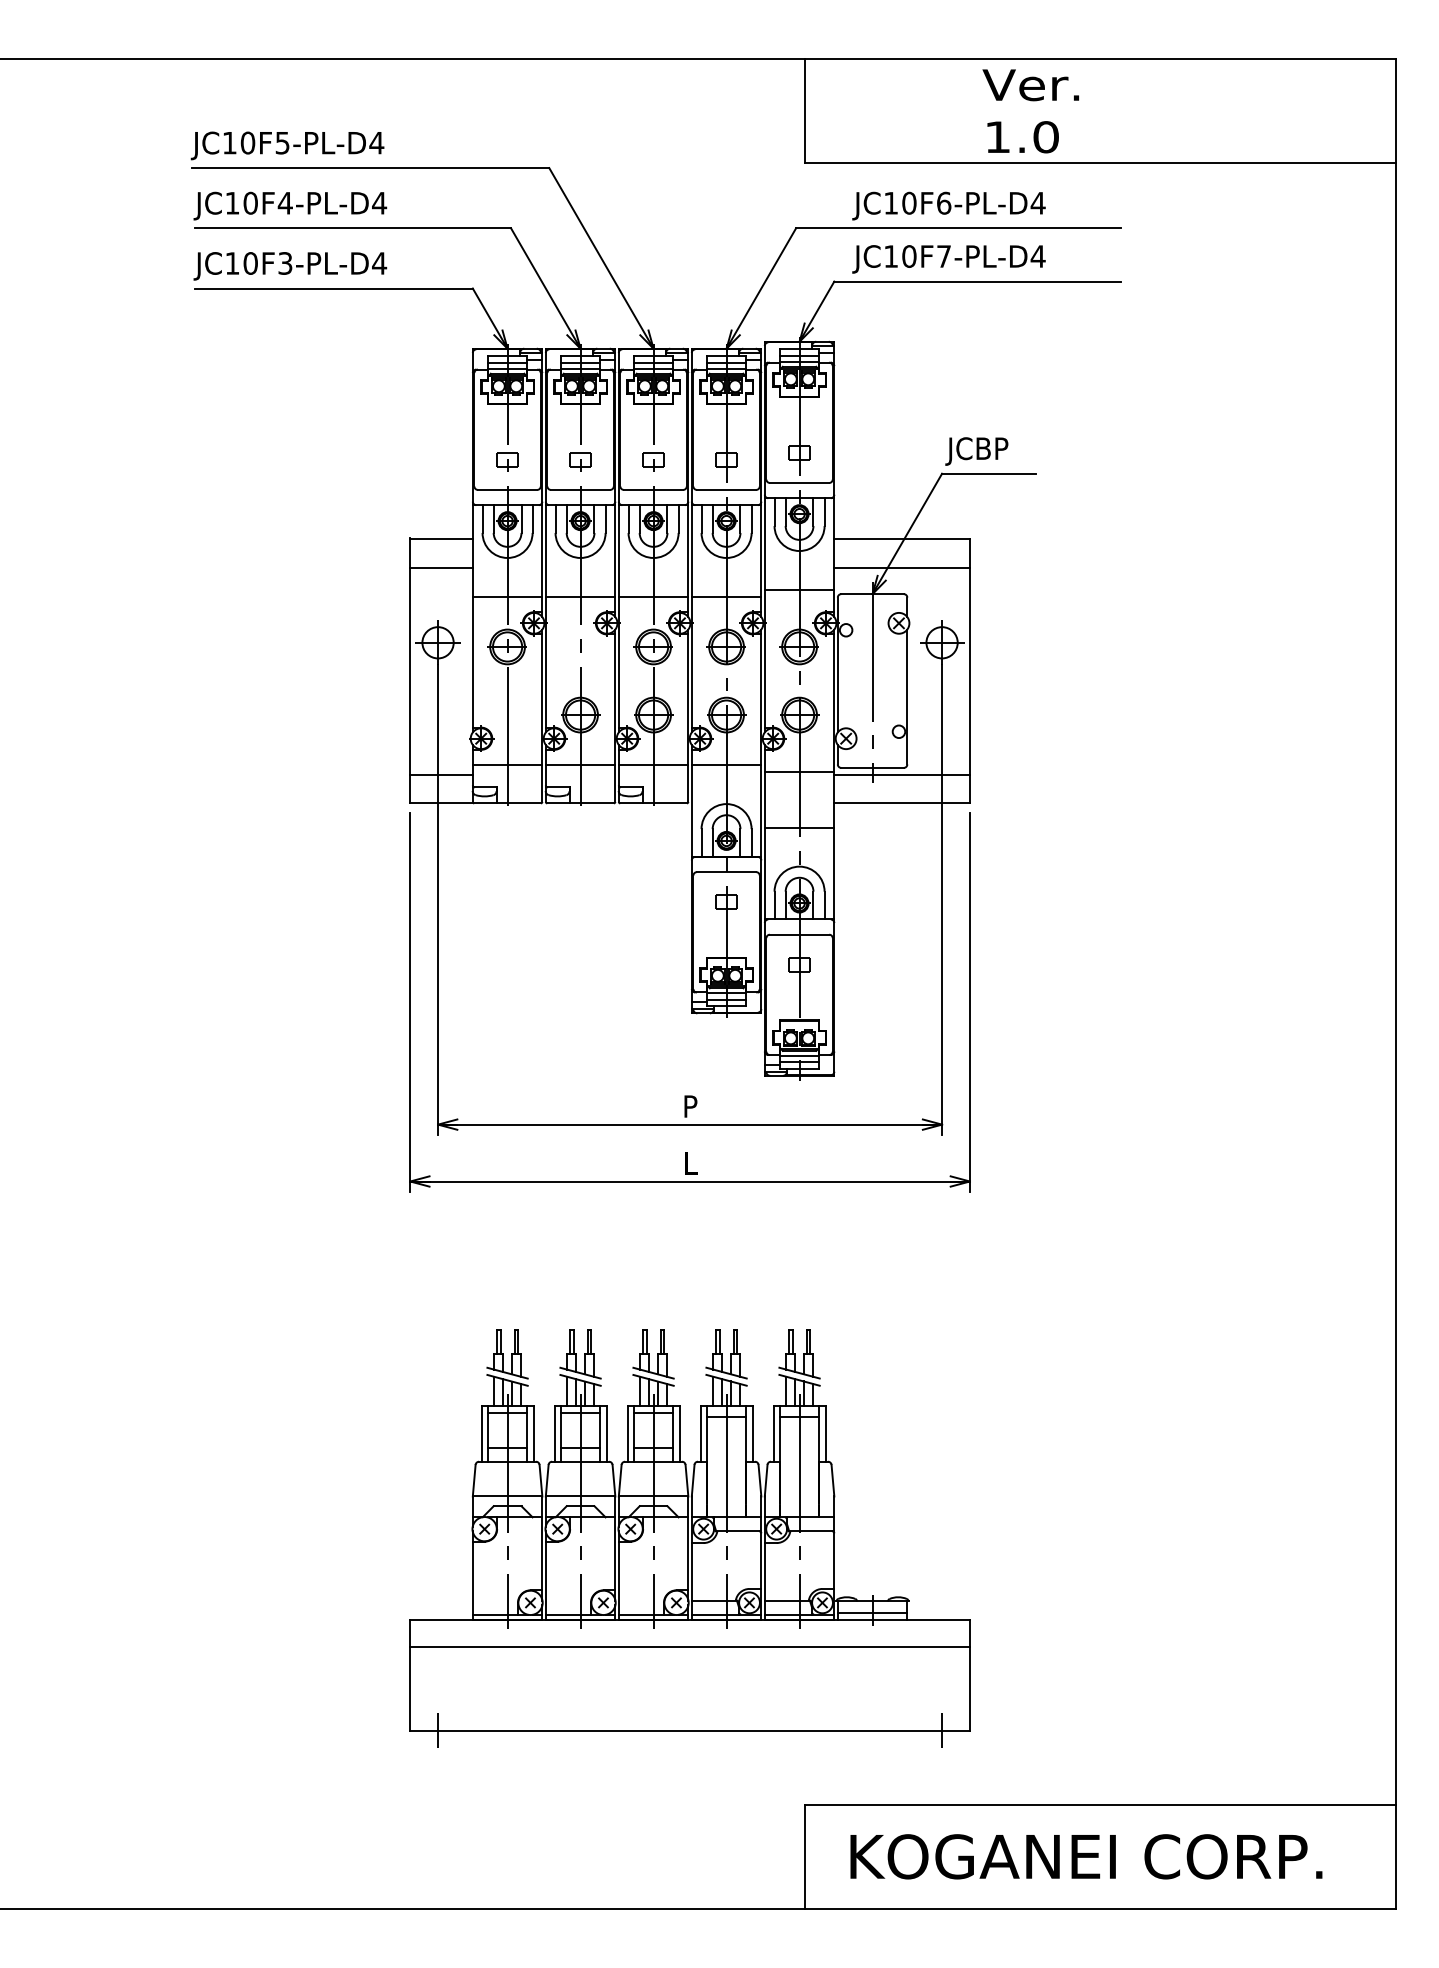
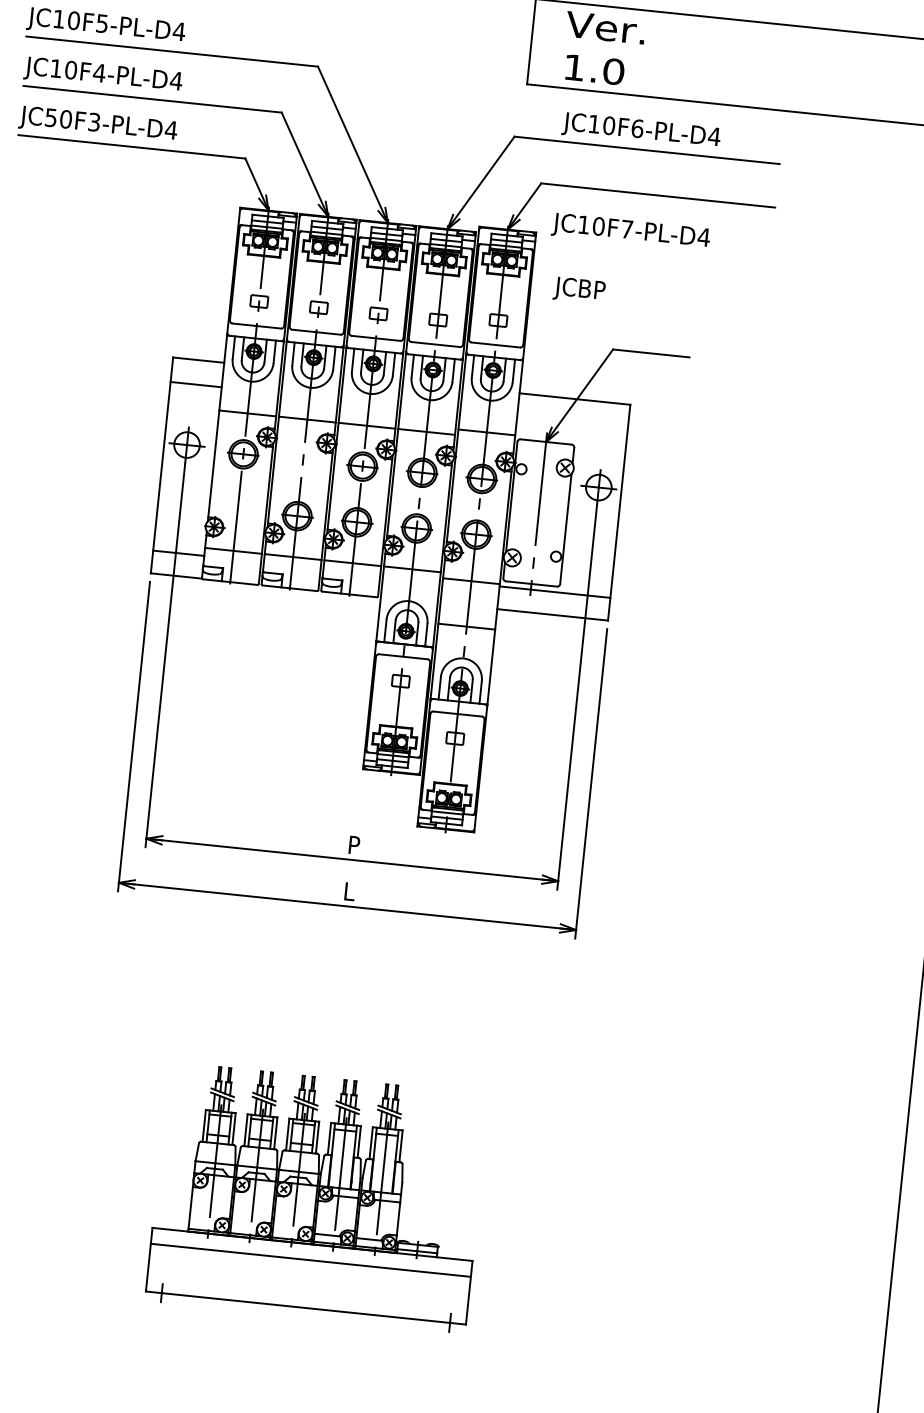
text: (1030, 111) -> (603, 49), moved
text: (948, 259) -> (630, 232), moved
text: (232, 263) -> (51, 117), JC10F3-PL-D4 -> JC50F3-PL-D4
text: (976, 451) -> (579, 290), moved
line: (901, 568) -> (571, 423), removed
part: (689, 1538) -> (316, 1198), size x0.7

